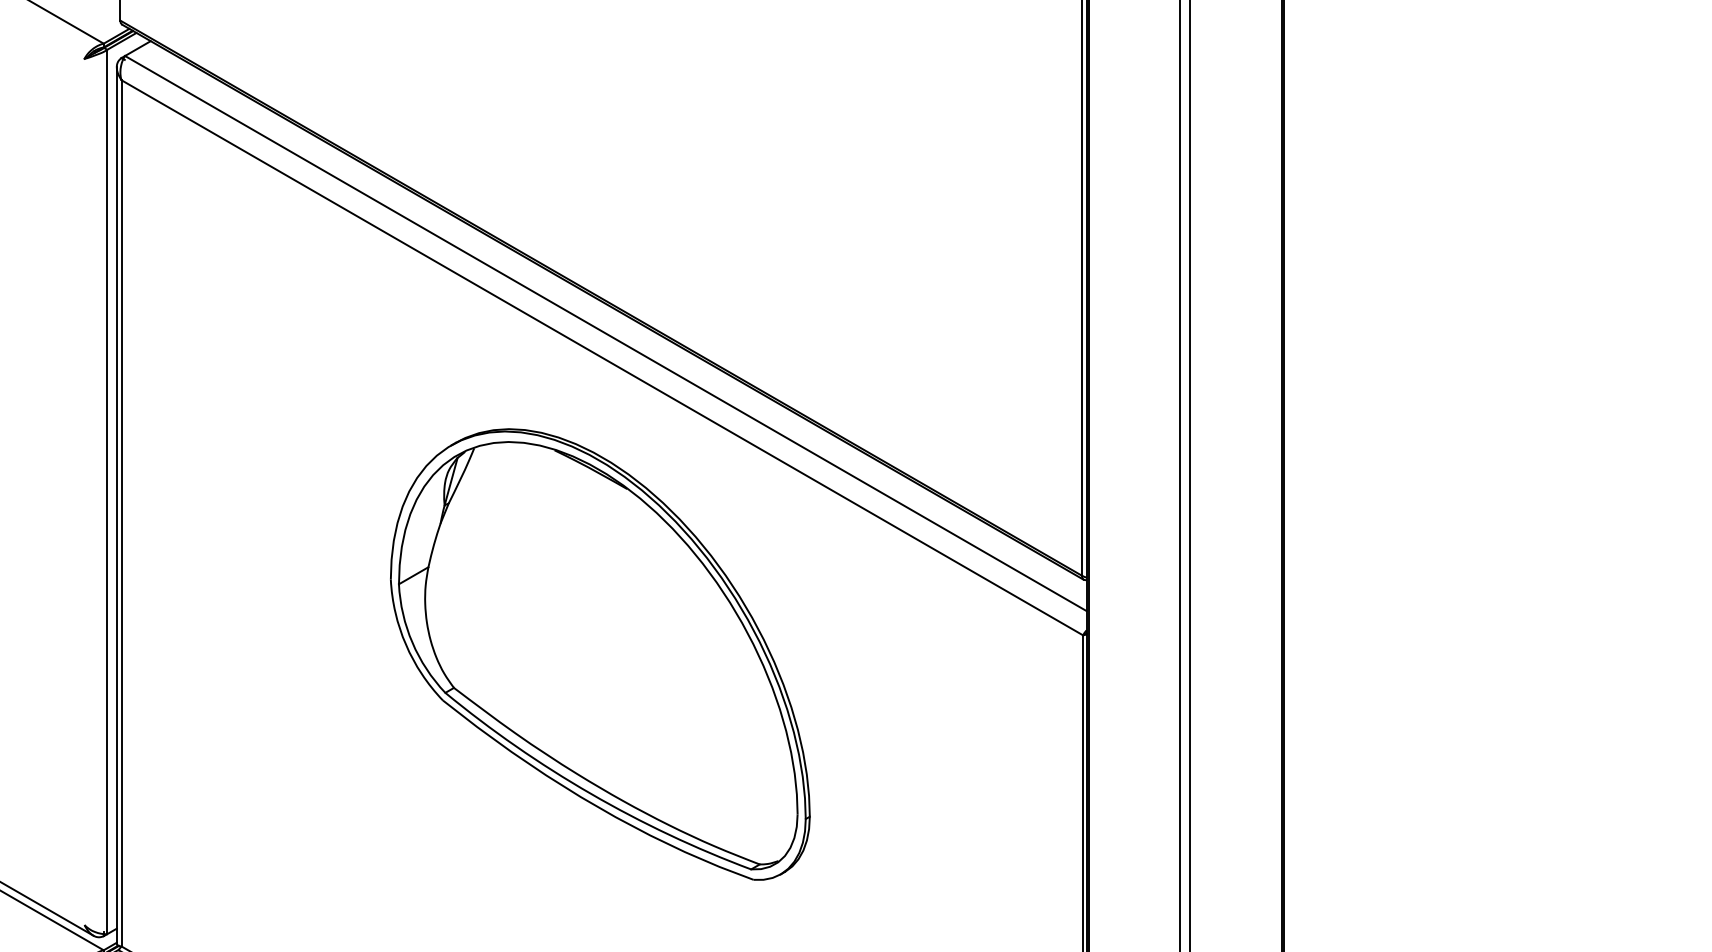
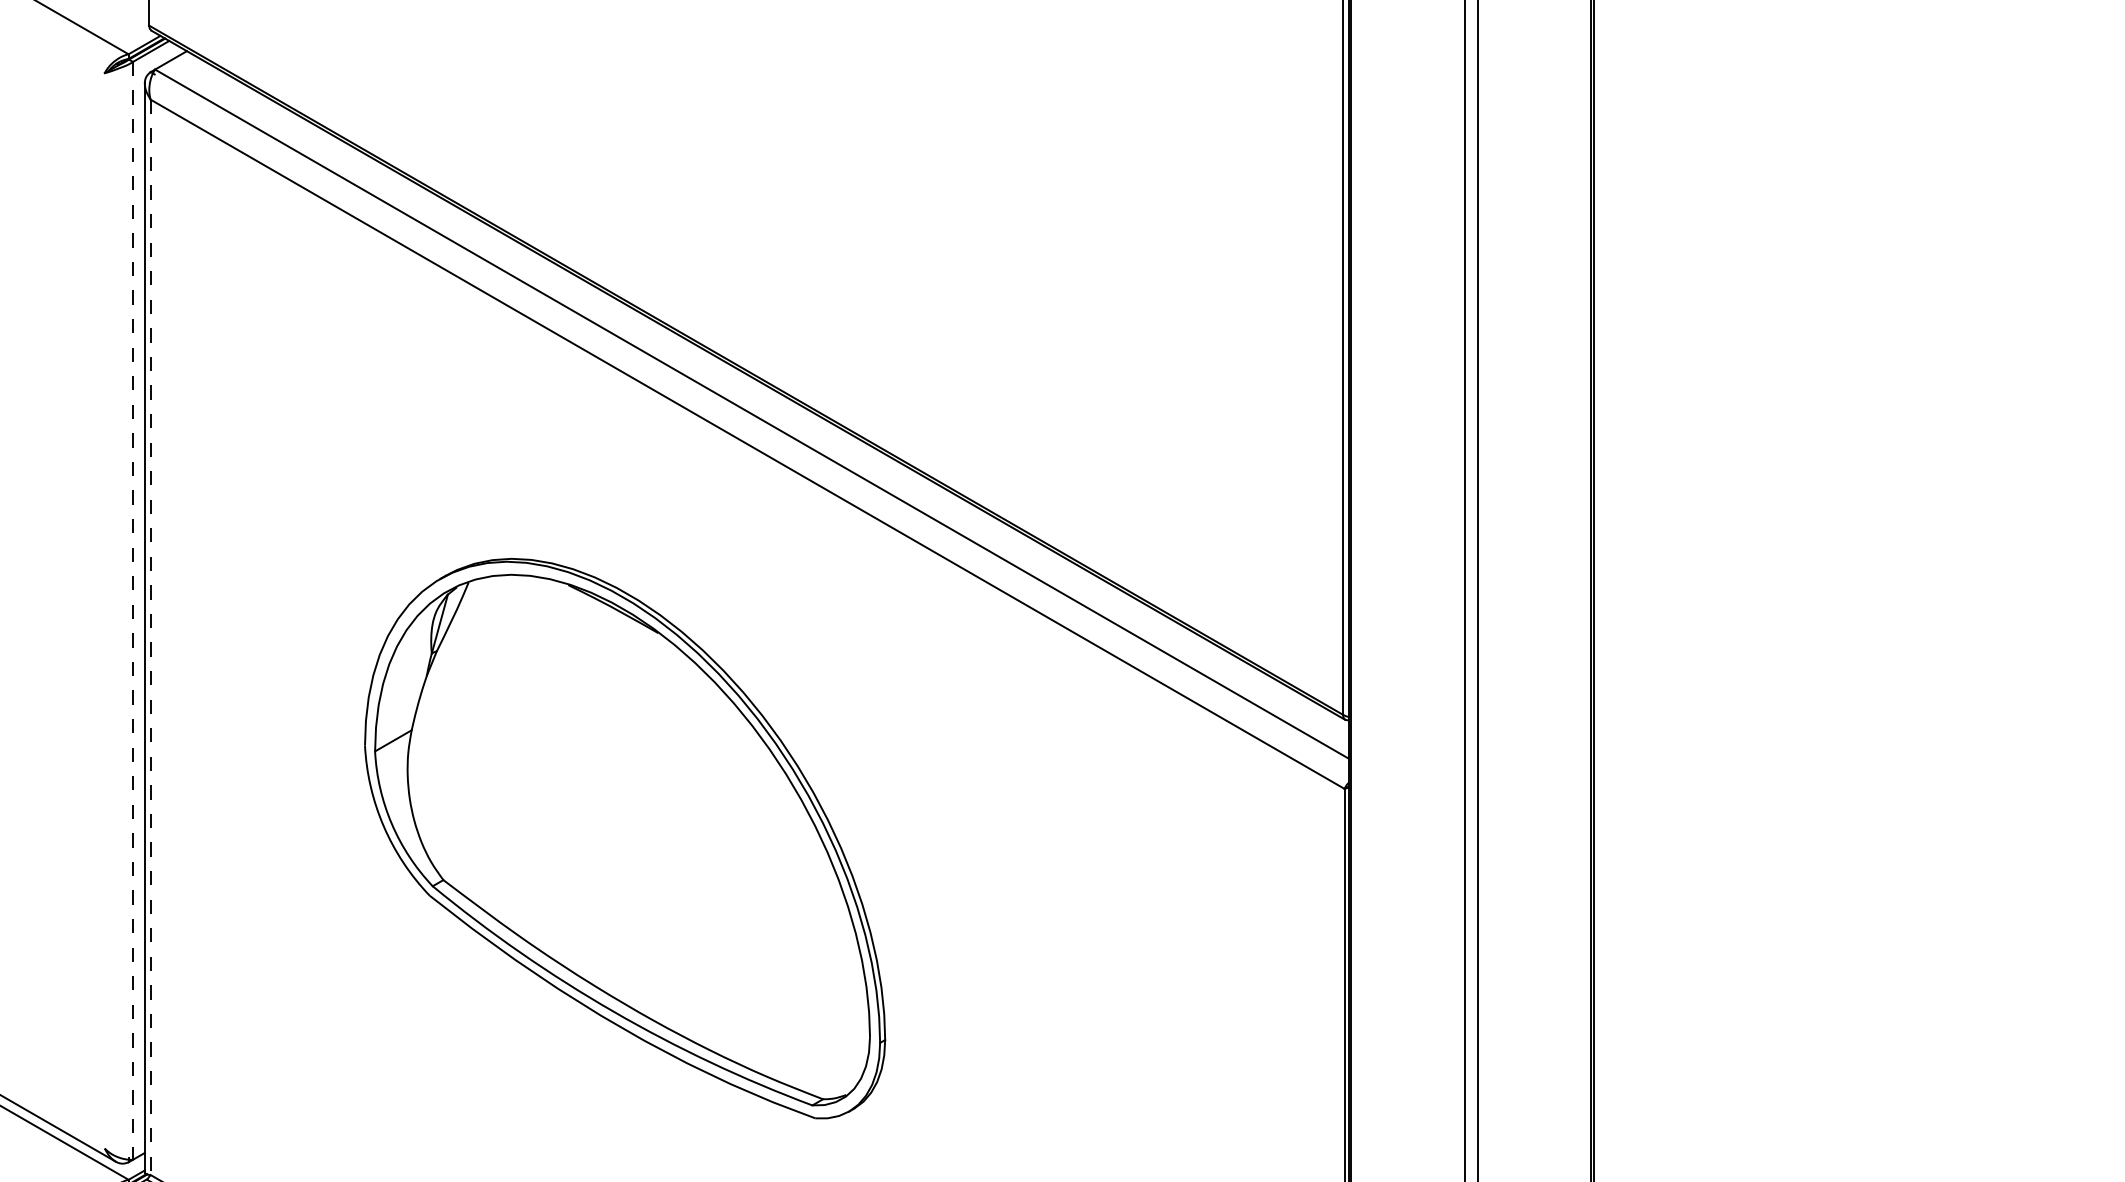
line: (107, 491) -> (133, 610), solid -> dashed
line: (121, 513) -> (150, 637), solid -> dashed
part: (600, 654) -> (625, 838), moved

